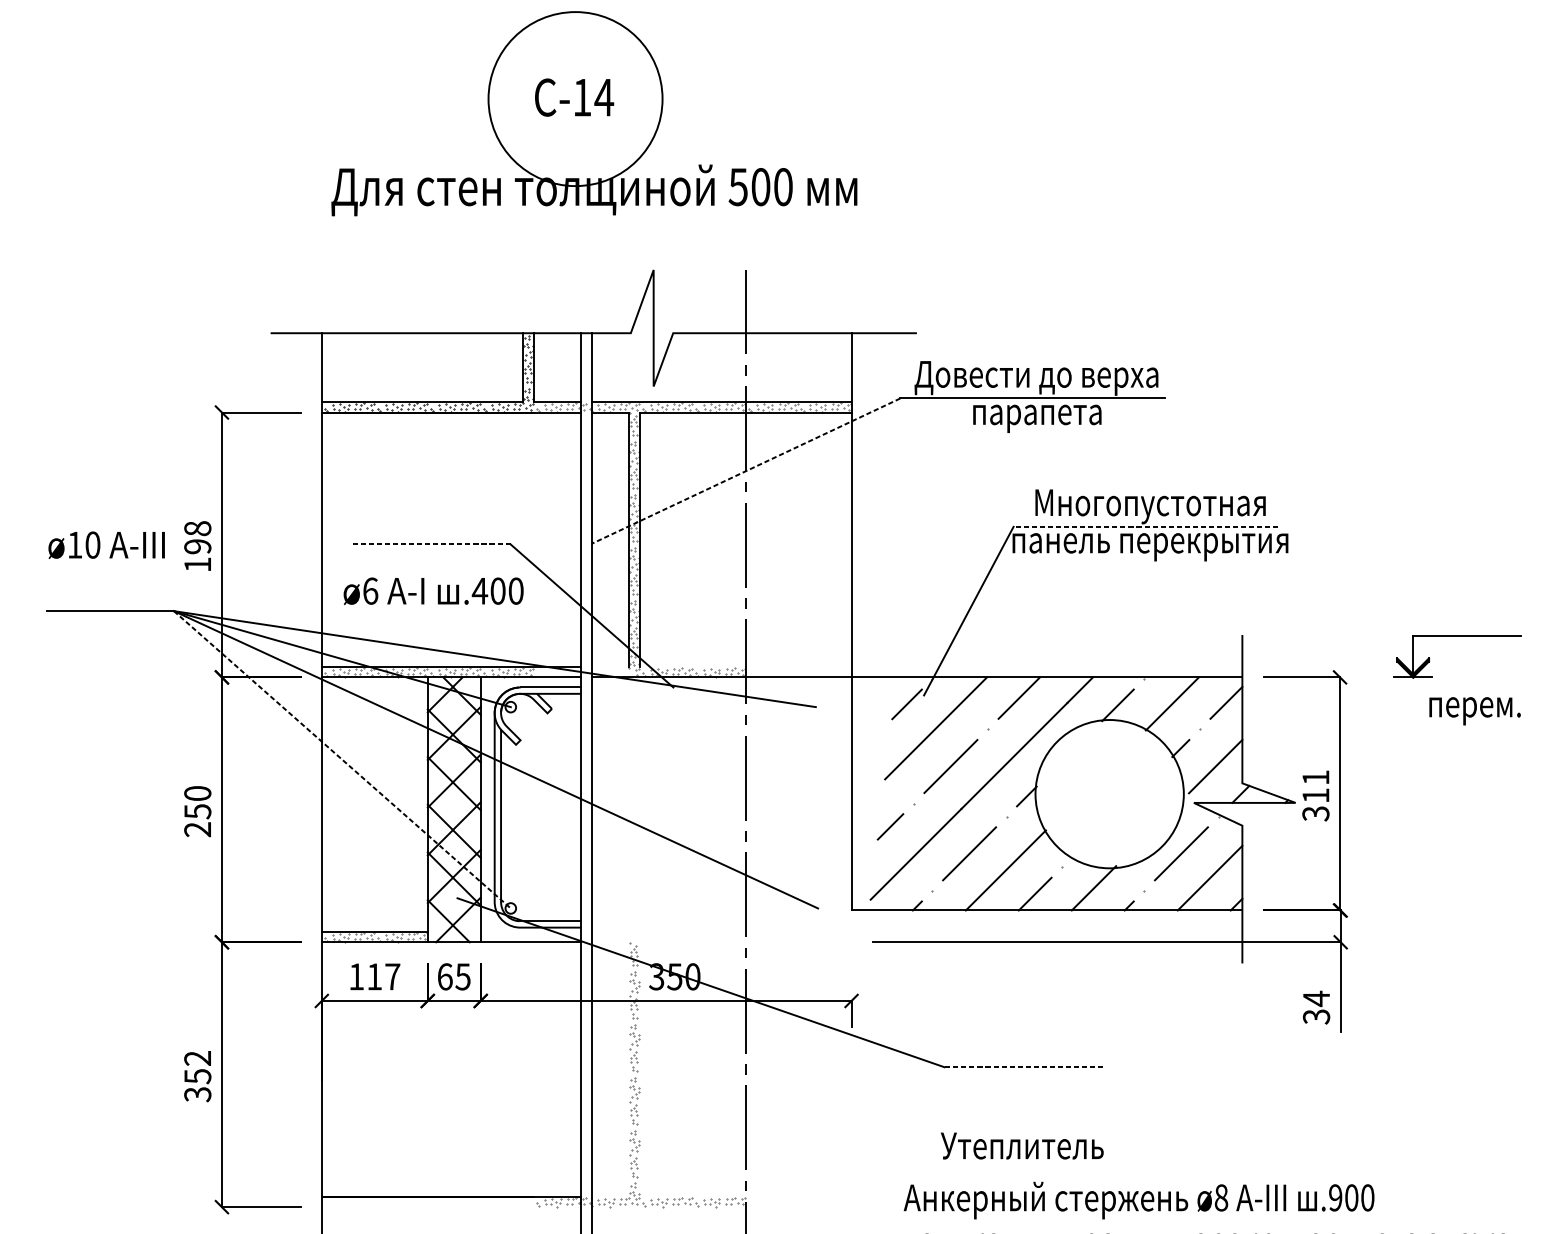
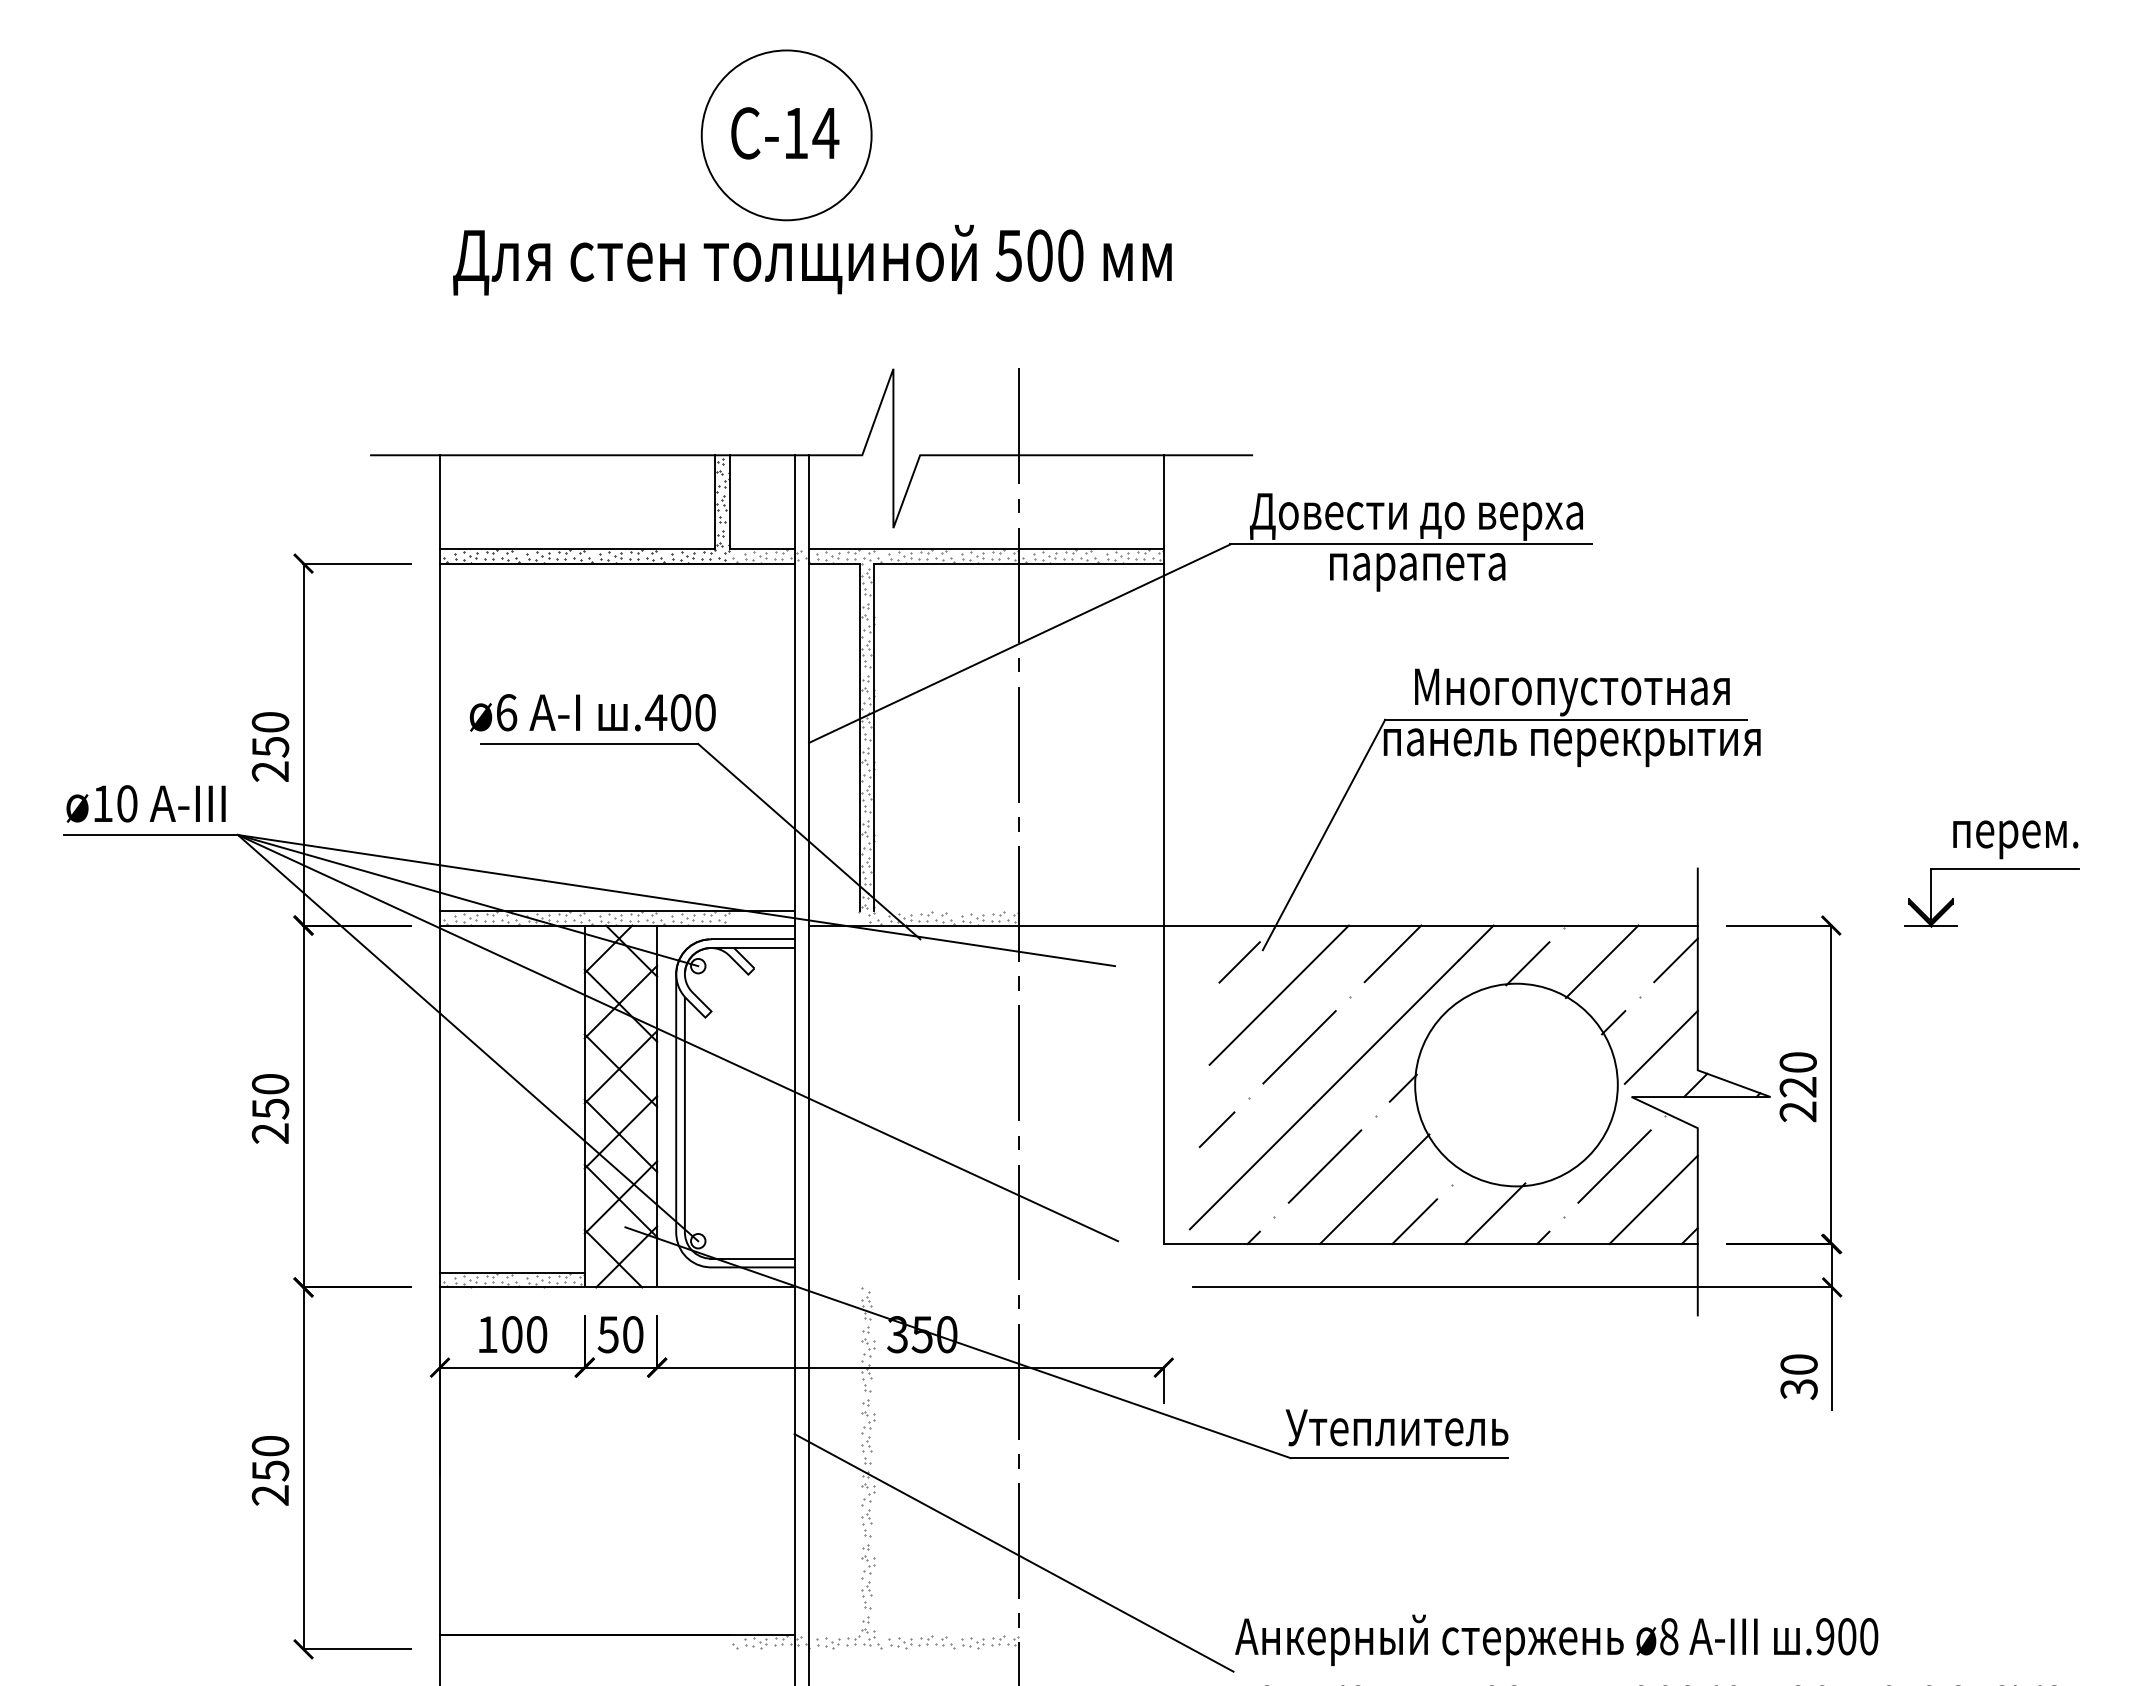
circle: (575, 99) -> (786, 135), size x0.71
line: (745, 470) -> (1019, 643), dashed -> solid
line: (1146, 526) -> (1566, 719), dashed -> solid
text: (106, 544) -> (145, 803), moved
line: (431, 544) -> (589, 743), dashed -> solid
text: (197, 546) -> (270, 746), 198 -> 250
text: (433, 591) -> (592, 712), moved
text: (1474, 711) -> (2015, 839), moved
line: (342, 760) -> (468, 1038), dashed -> solid
text: (1315, 795) -> (1797, 1087), 311 -> 220
text: (383, 976) -> (524, 1334), 117 -> 100
text: (453, 976) -> (620, 1334), 65 -> 50
text: (1316, 998) -> (1798, 1364), 34 -> 30
line: (1024, 1067) -> (1399, 1458), dashed -> solid
text: (197, 1076) -> (270, 1471), 352 -> 250
line: (741, 1136) -> (1013, 1552), added
text: (1021, 1145) -> (1396, 1427), moved

